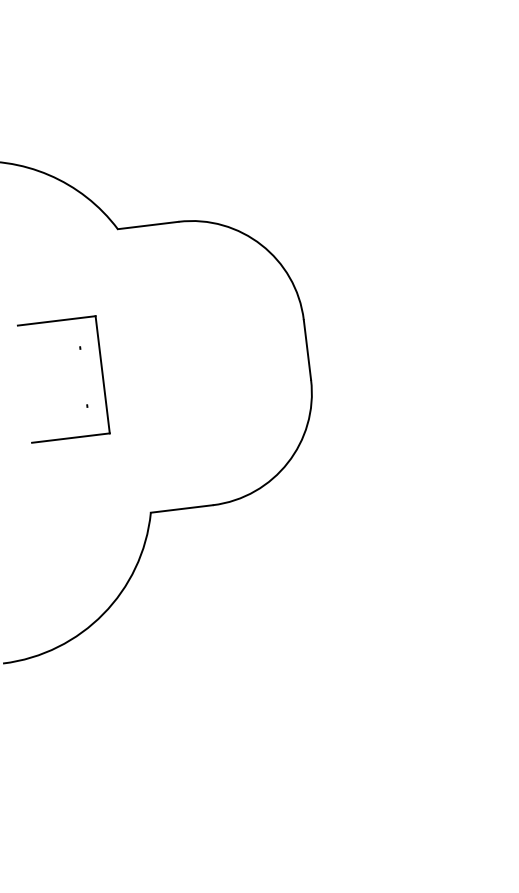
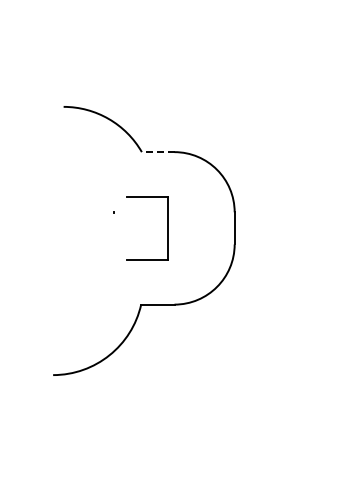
line: (146, 226) -> (157, 152), solid -> dashed
part: (100, 375) -> (167, 228), moved

